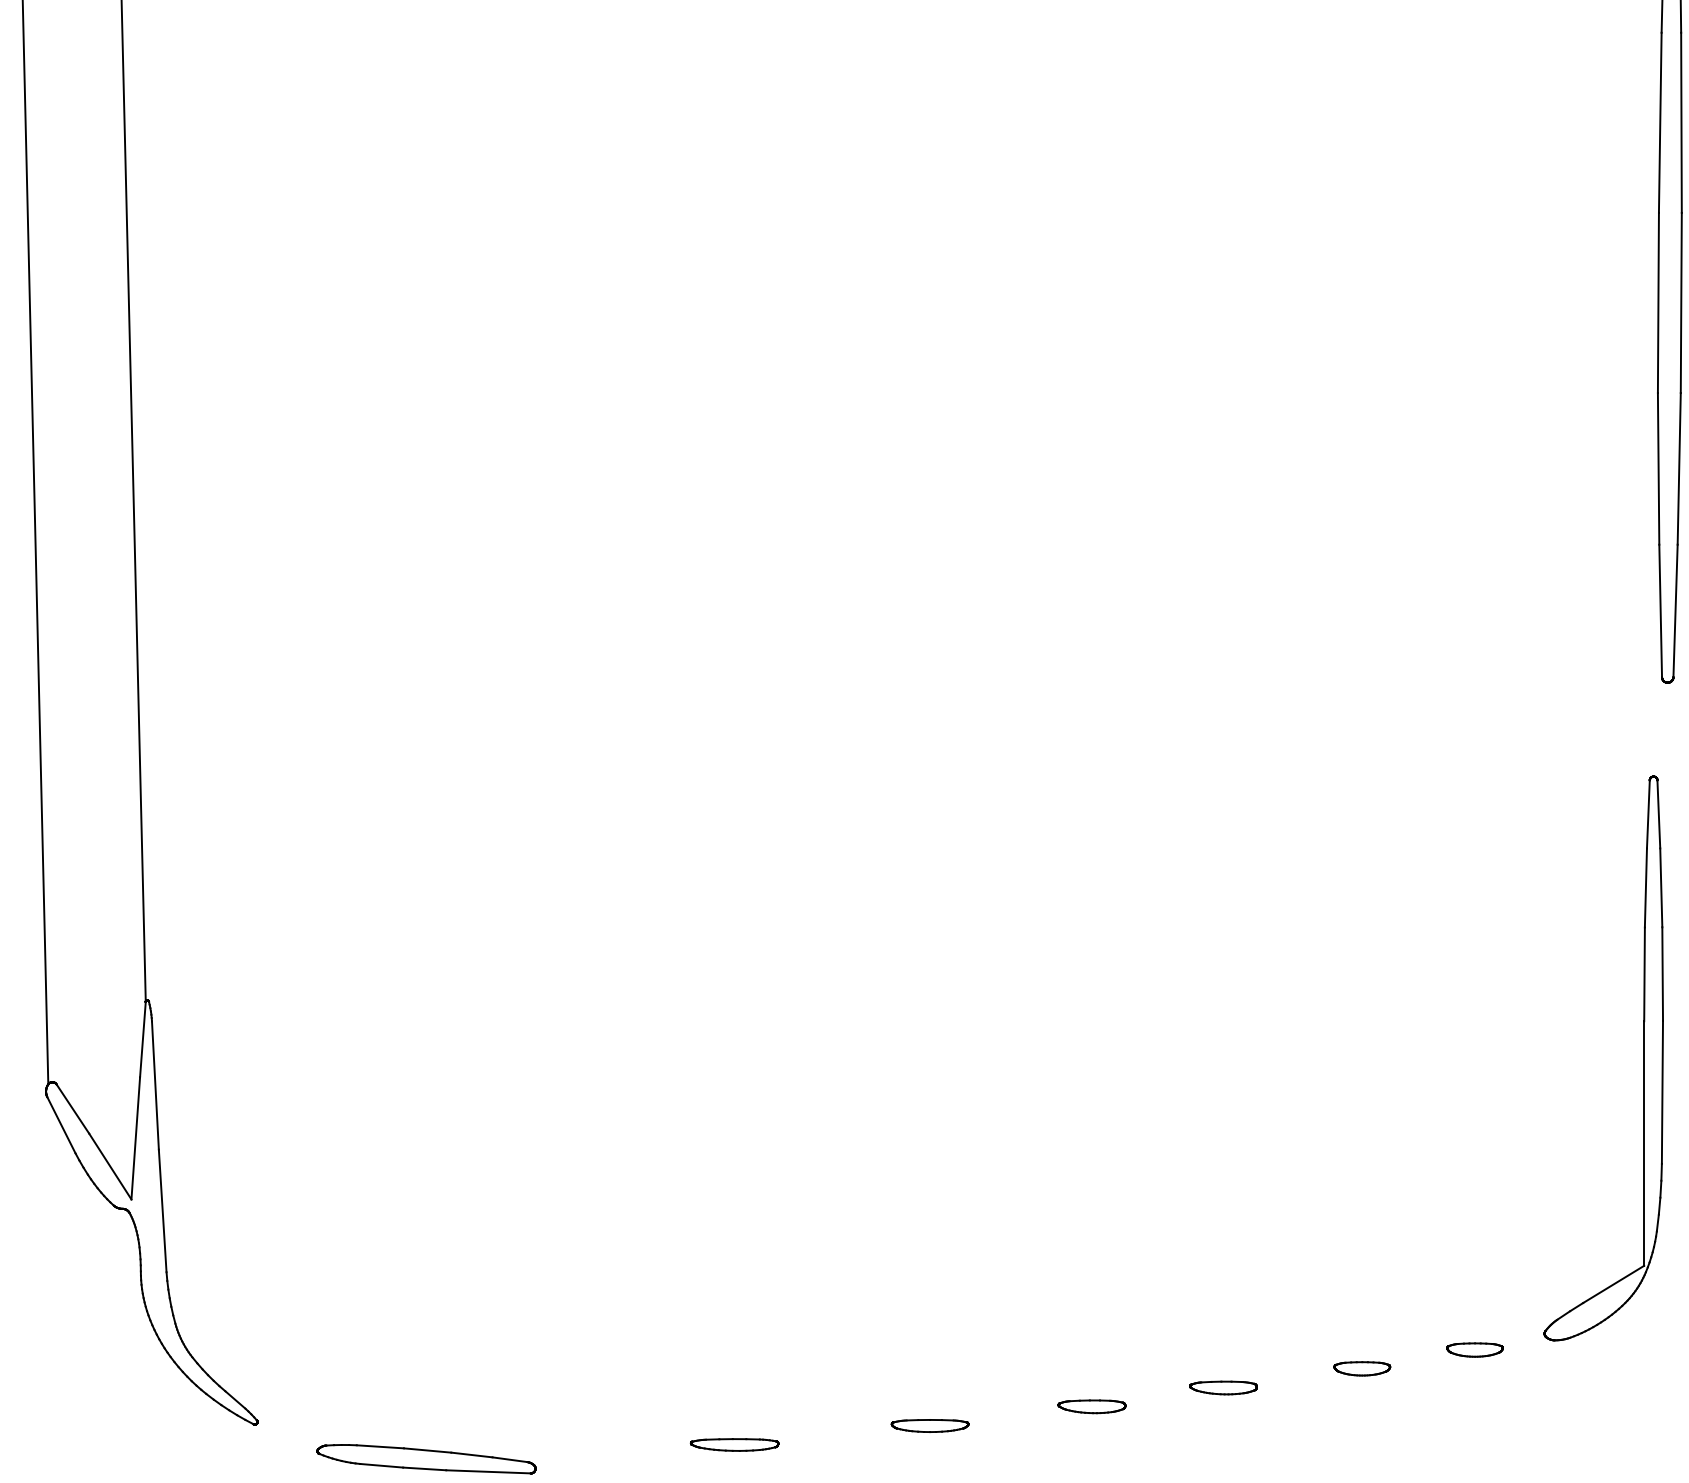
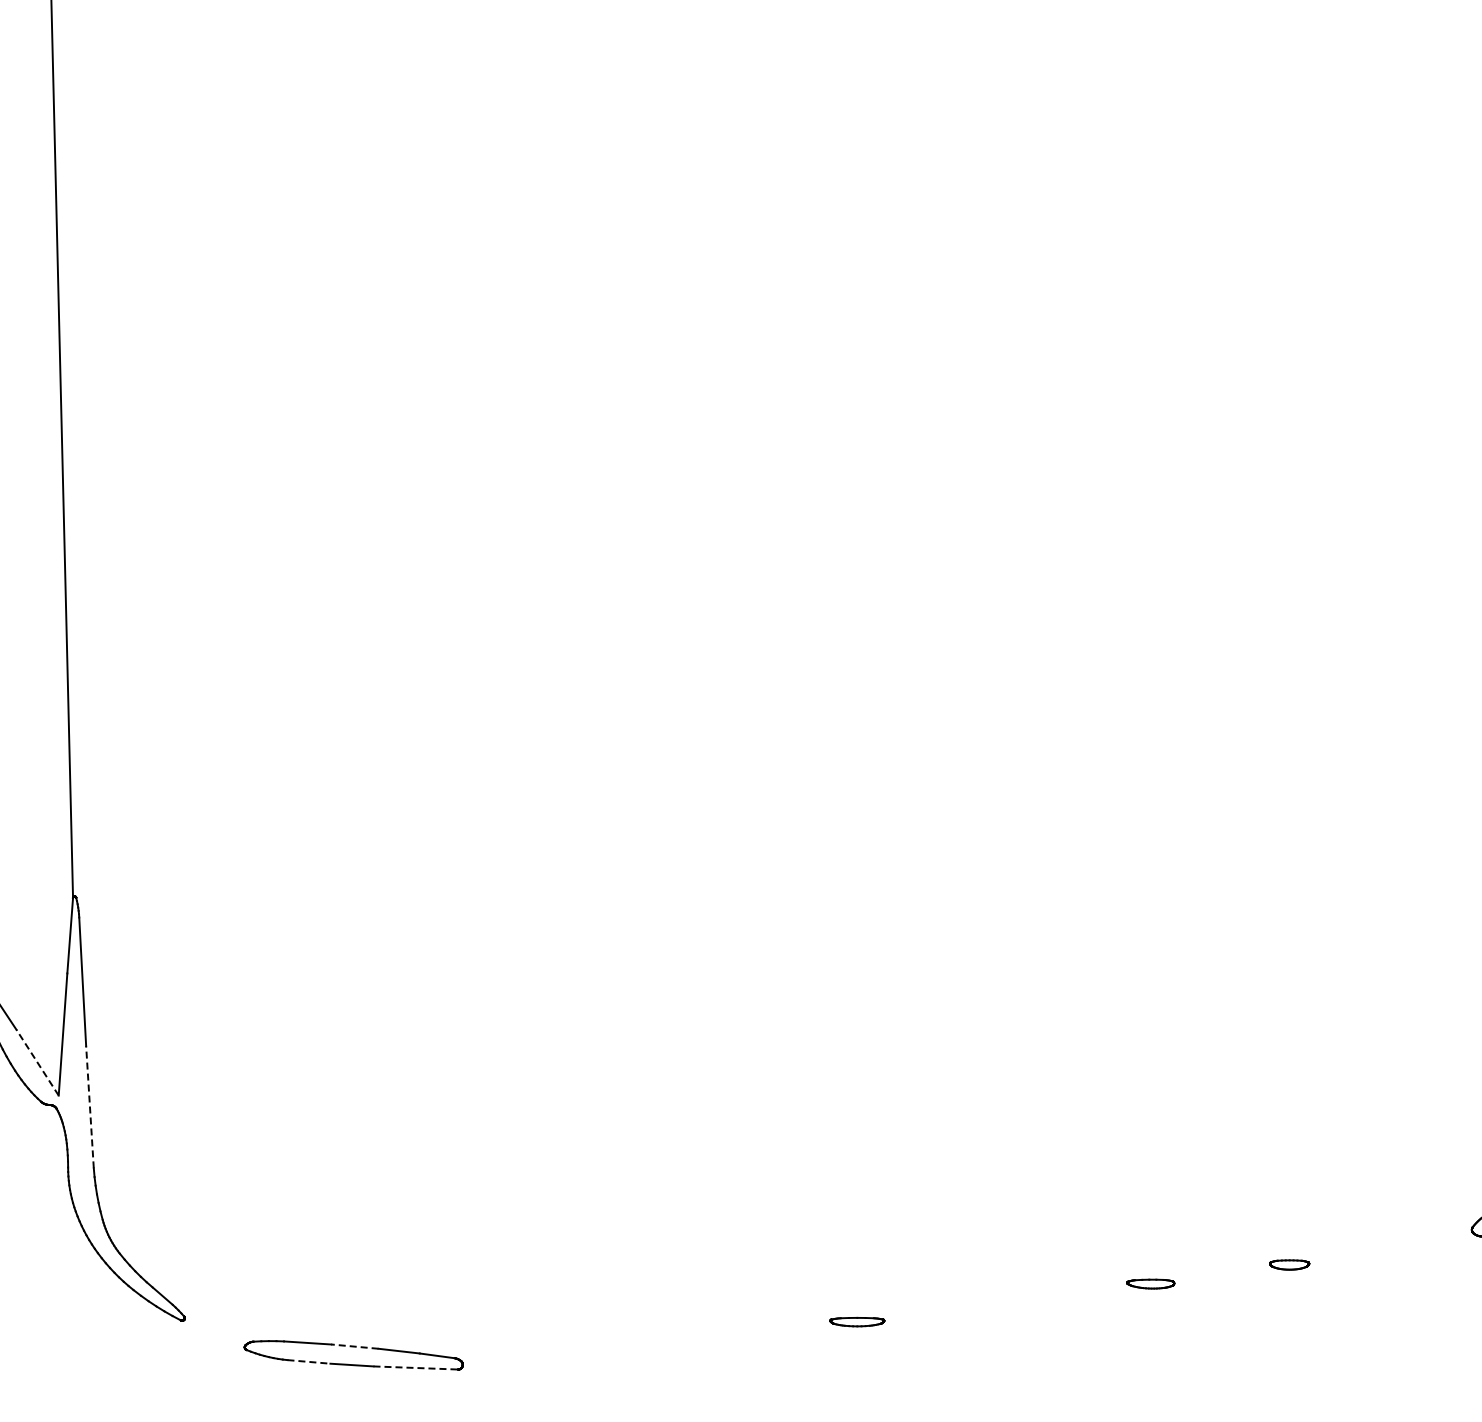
line: (110, 1166) -> (37, 1062), solid -> dashed
line: (162, 1210) -> (89, 1106), solid -> dashed
part: (1474, 1349) -> (1401, 1245), removed
part: (1362, 1368) -> (1289, 1264), size x0.7
part: (1223, 1387) -> (1150, 1283), size x0.7
part: (1091, 1406) -> (1018, 1302), removed
part: (929, 1425) -> (856, 1321), size x0.7
part: (734, 1444) -> (661, 1340), removed
line: (427, 1450) -> (354, 1346), solid -> dashed
line: (381, 1465) -> (308, 1361), solid -> dashed
line: (488, 1471) -> (415, 1367), solid -> dashed

